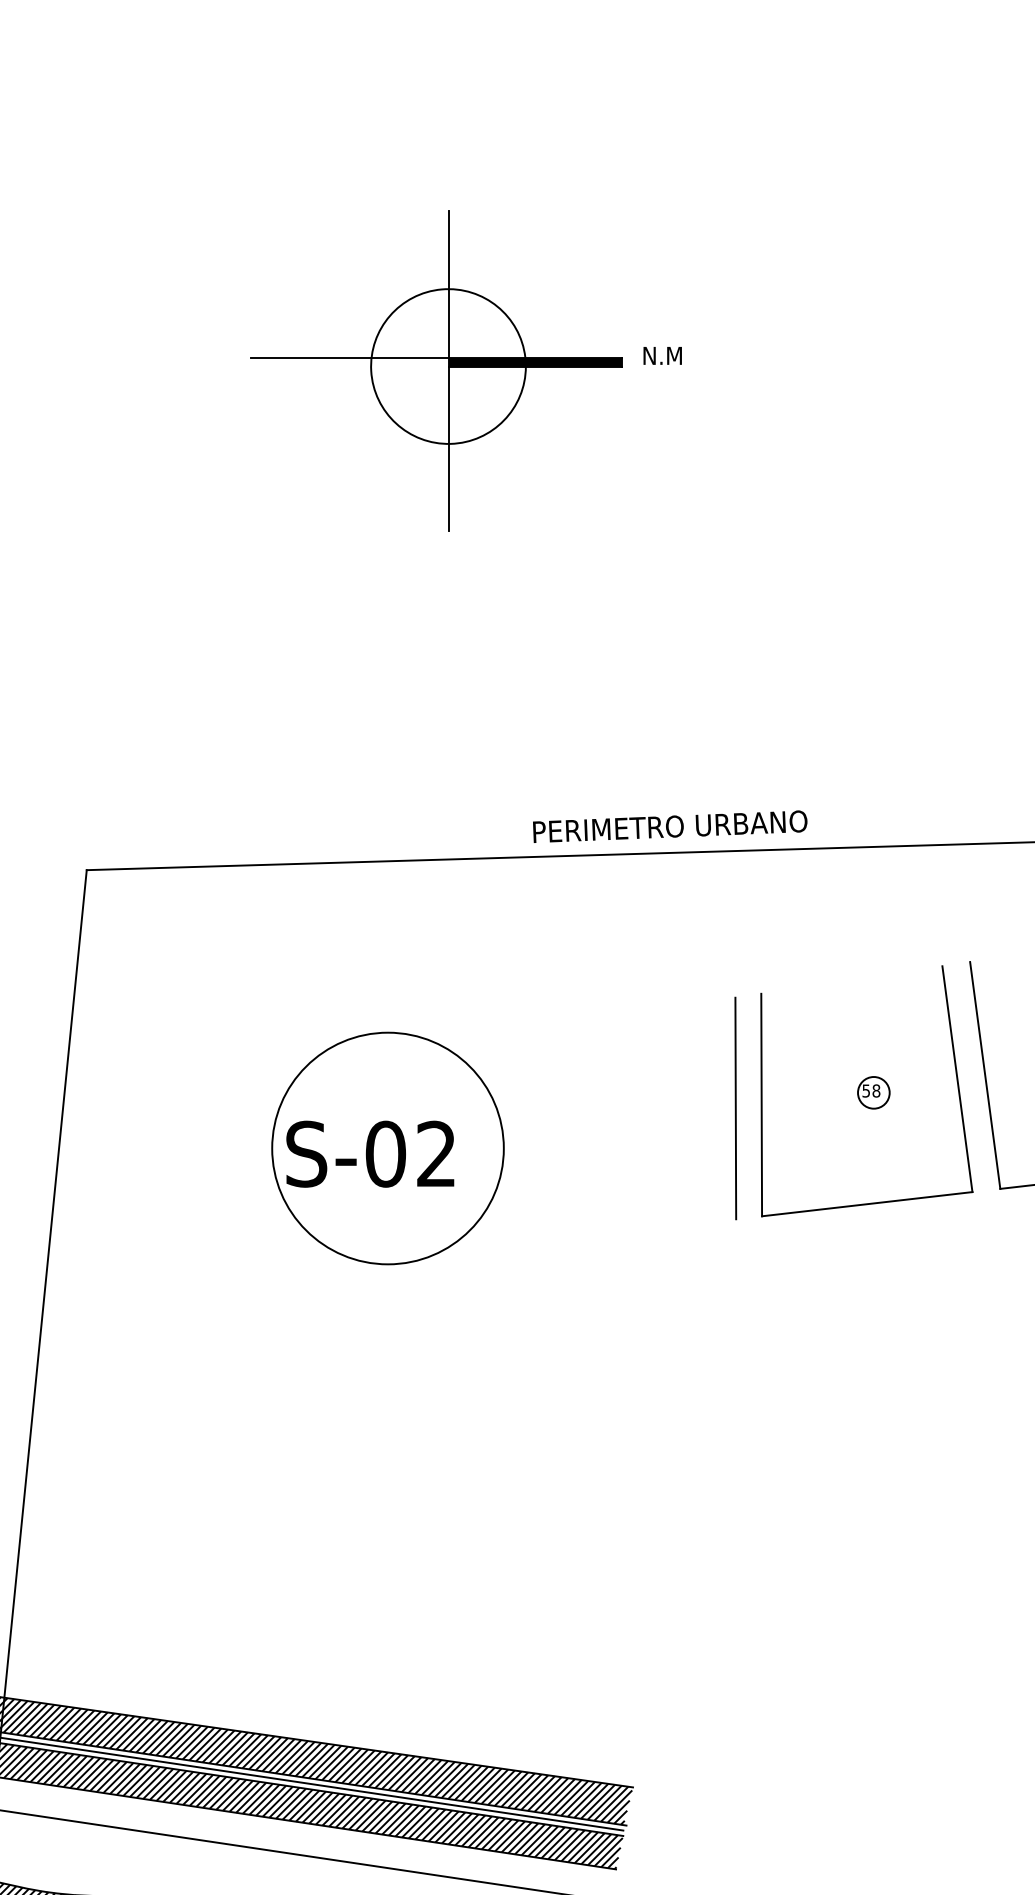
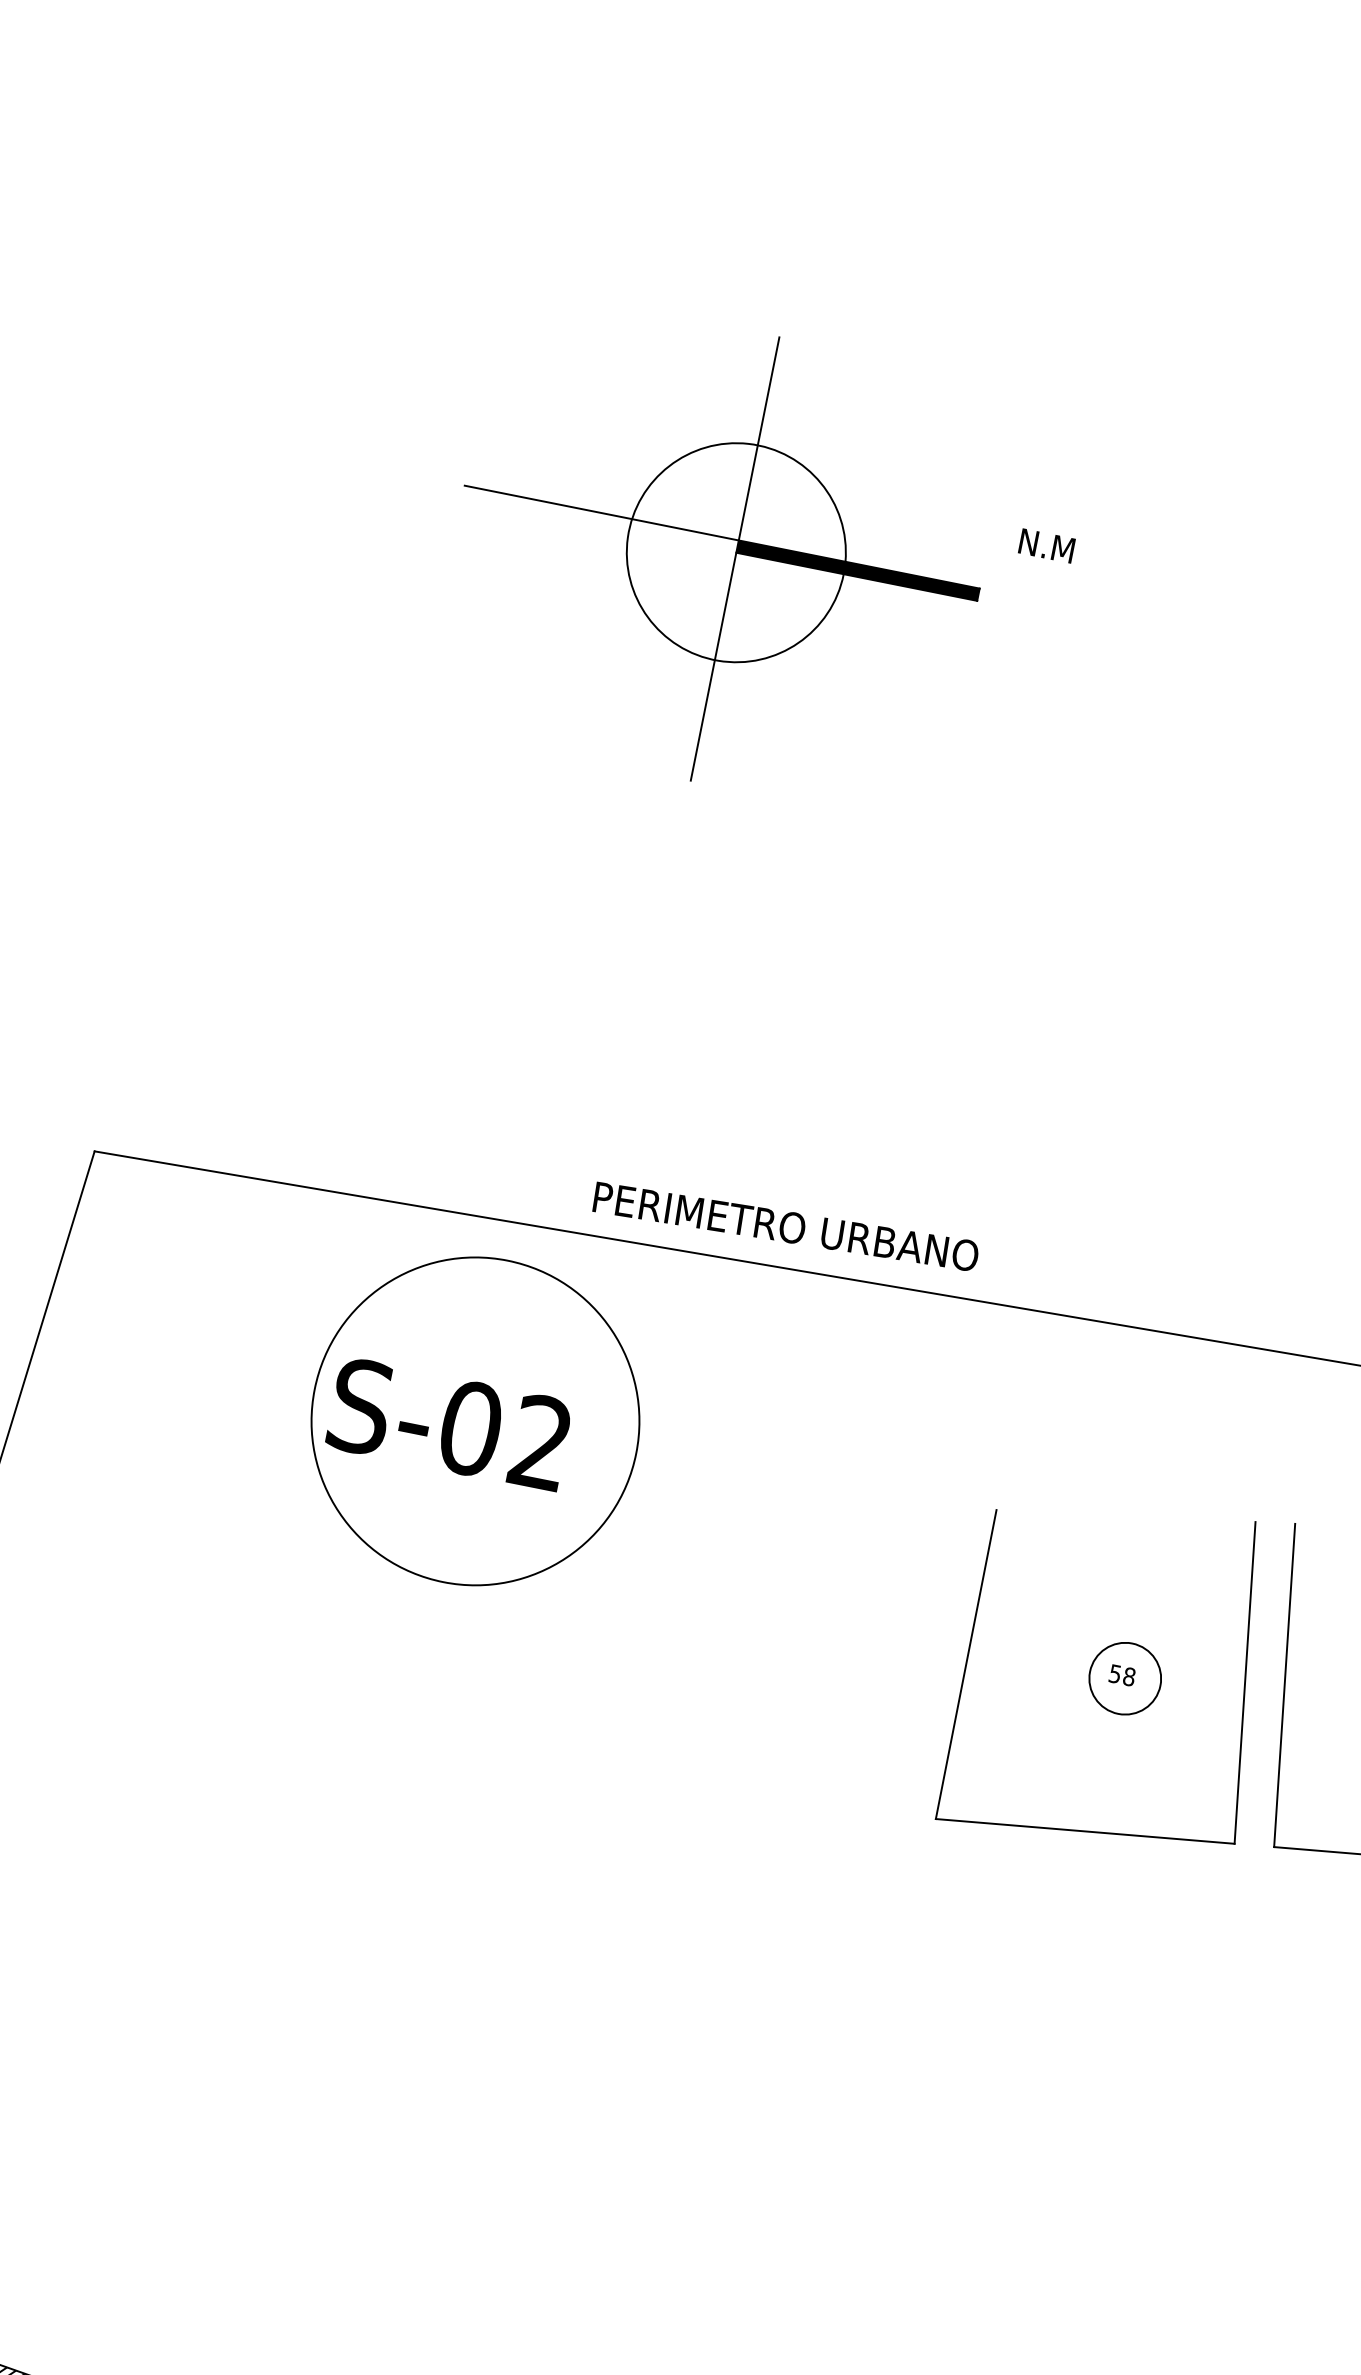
text: (662, 355) -> (1046, 545), moved
text: (670, 826) -> (786, 1226), moved
circle: (873, 1092) -> (1124, 1678), size x1.6
line: (735, 1108) -> (928, 1662), removed
part: (387, 1148) -> (474, 1421), moved

